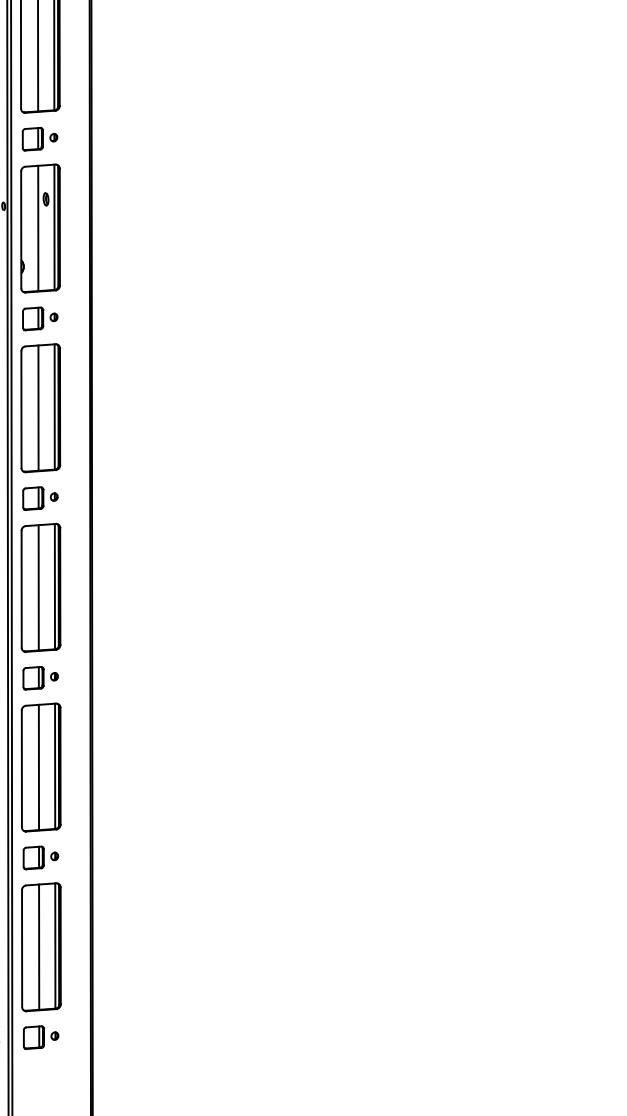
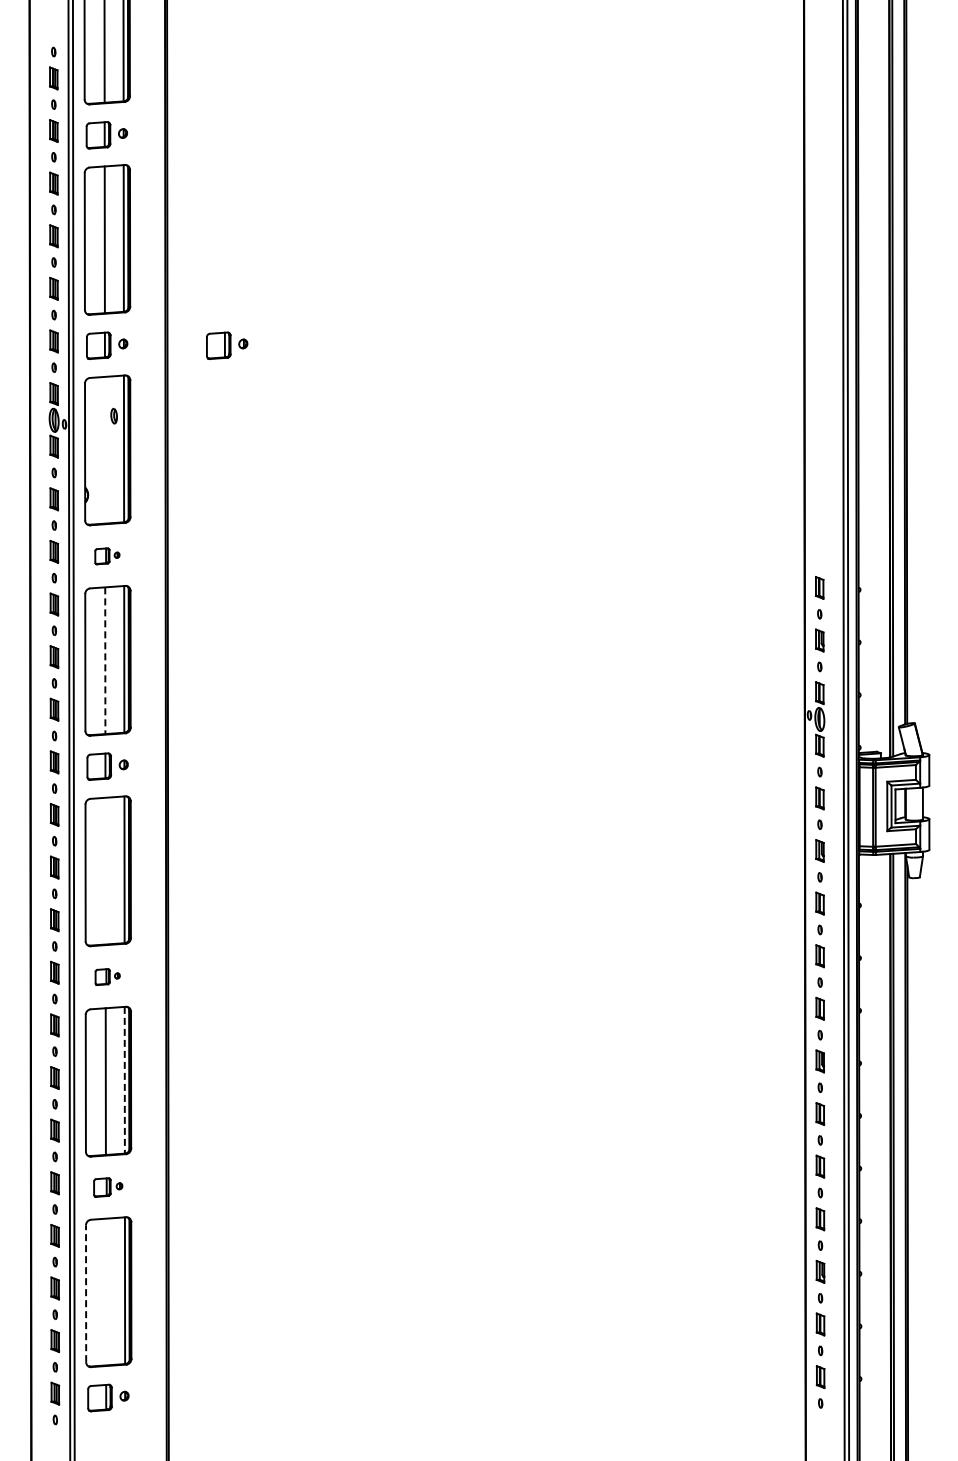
part: (142, 138) -> (227, 345), added
line: (37, 227) -> (104, 449), removed
part: (40, 319) -> (107, 556), size x0.6
line: (38, 408) -> (105, 661), solid -> dashed
line: (38, 587) -> (105, 870), removed
part: (40, 677) -> (107, 976), size x0.6
line: (54, 766) -> (124, 1080), solid -> dashed
part: (41, 857) -> (108, 1187), size x0.7
line: (38, 946) -> (105, 1291), removed
line: (22, 948) -> (86, 1293), solid -> dashed

